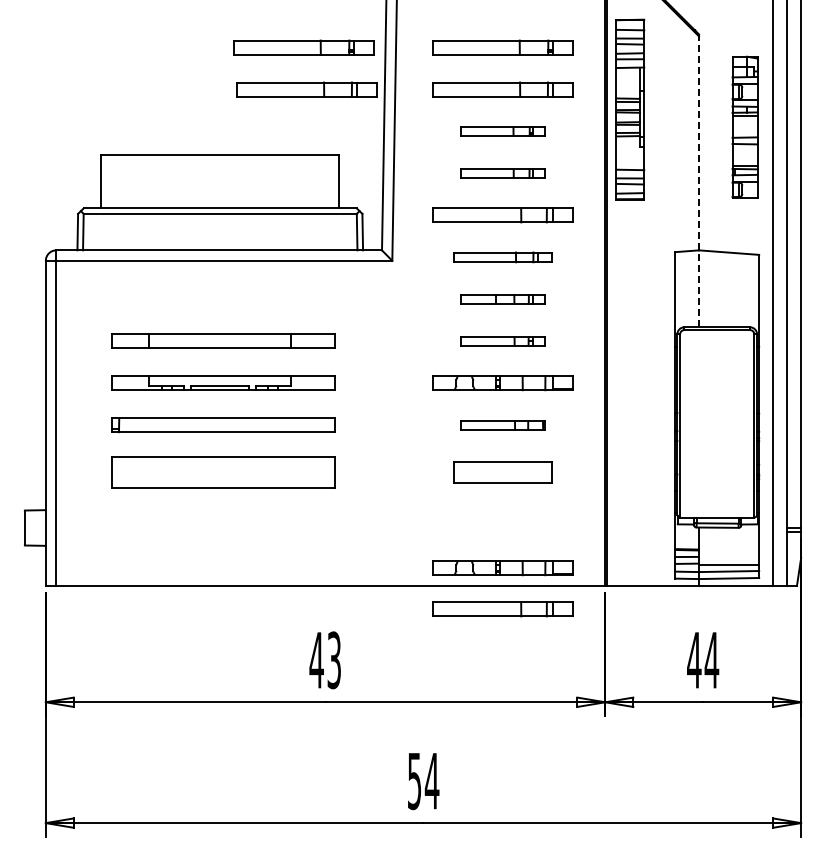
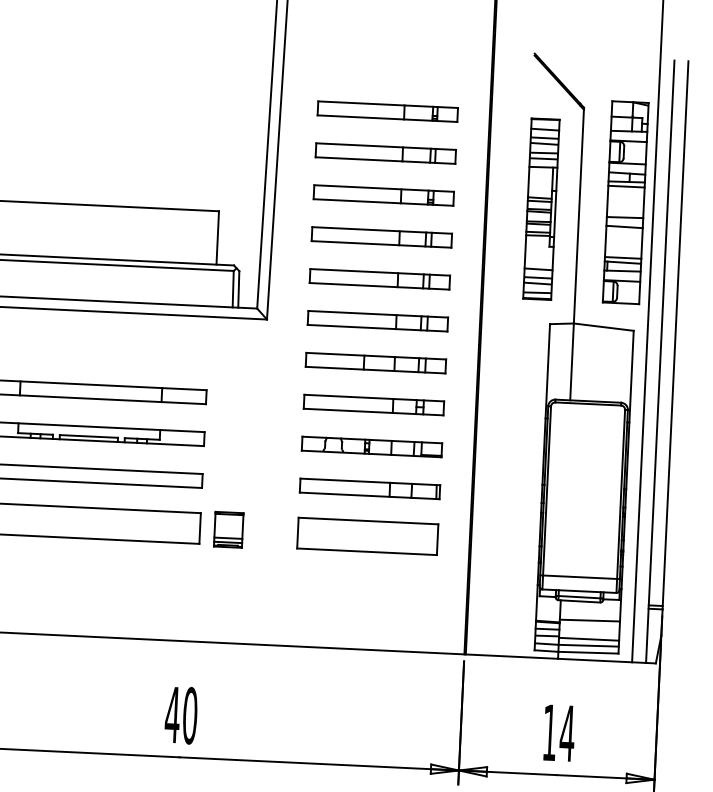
part: (303, 47) -> (188, 102), removed
part: (306, 89) -> (189, 144), removed
part: (630, 109) -> (541, 208), moved
part: (745, 126) -> (626, 201), size x1.43
part: (502, 131) -> (383, 195), size x1.67
part: (502, 173) -> (381, 237), size x1.67
line: (699, 180) -> (577, 253), dashed -> solid
part: (502, 257) -> (377, 321), size x1.43
part: (502, 299) -> (375, 363), size x1.67
part: (502, 341) -> (373, 405), size x1.67
part: (502, 425) -> (369, 489), size x1.67
part: (363, 472) -> (228, 529), added
part: (502, 472) -> (367, 536), size x1.43
line: (717, 503) -> (580, 577), added
line: (729, 545) -> (590, 619), added
part: (502, 568) -> (362, 632), removed
part: (502, 609) -> (360, 672), removed
text: (334, 660) -> (190, 716), 43 -> 40
text: (694, 660) -> (550, 732), 44 -> 14

